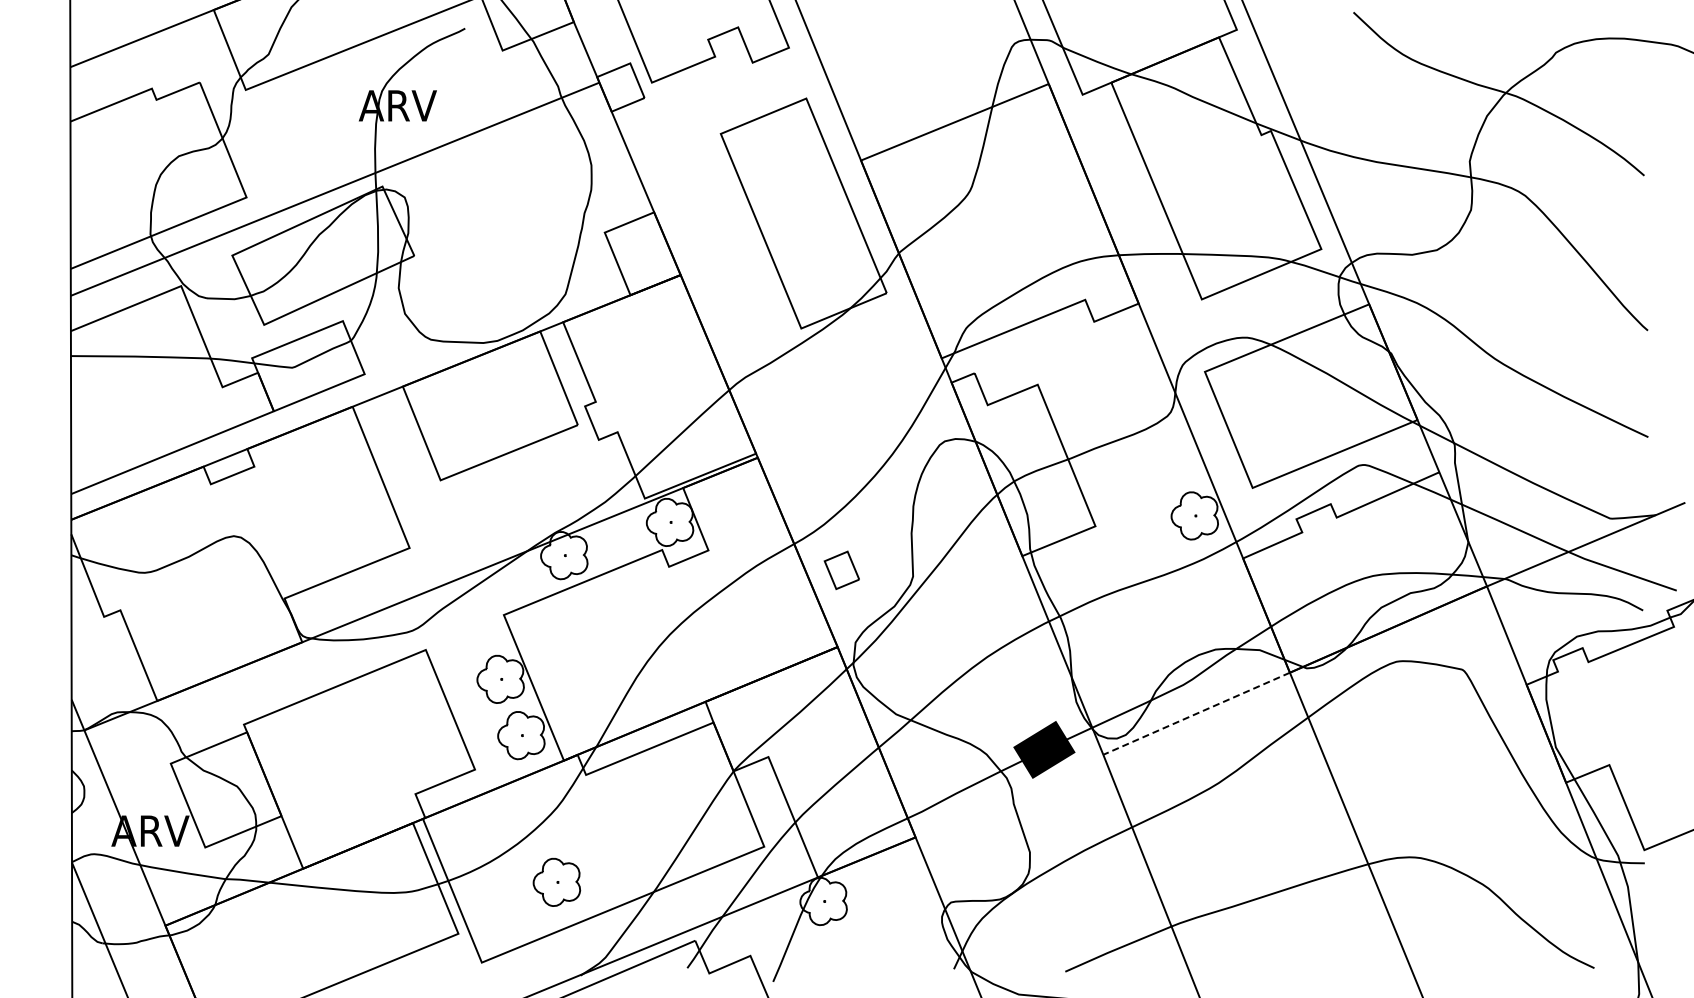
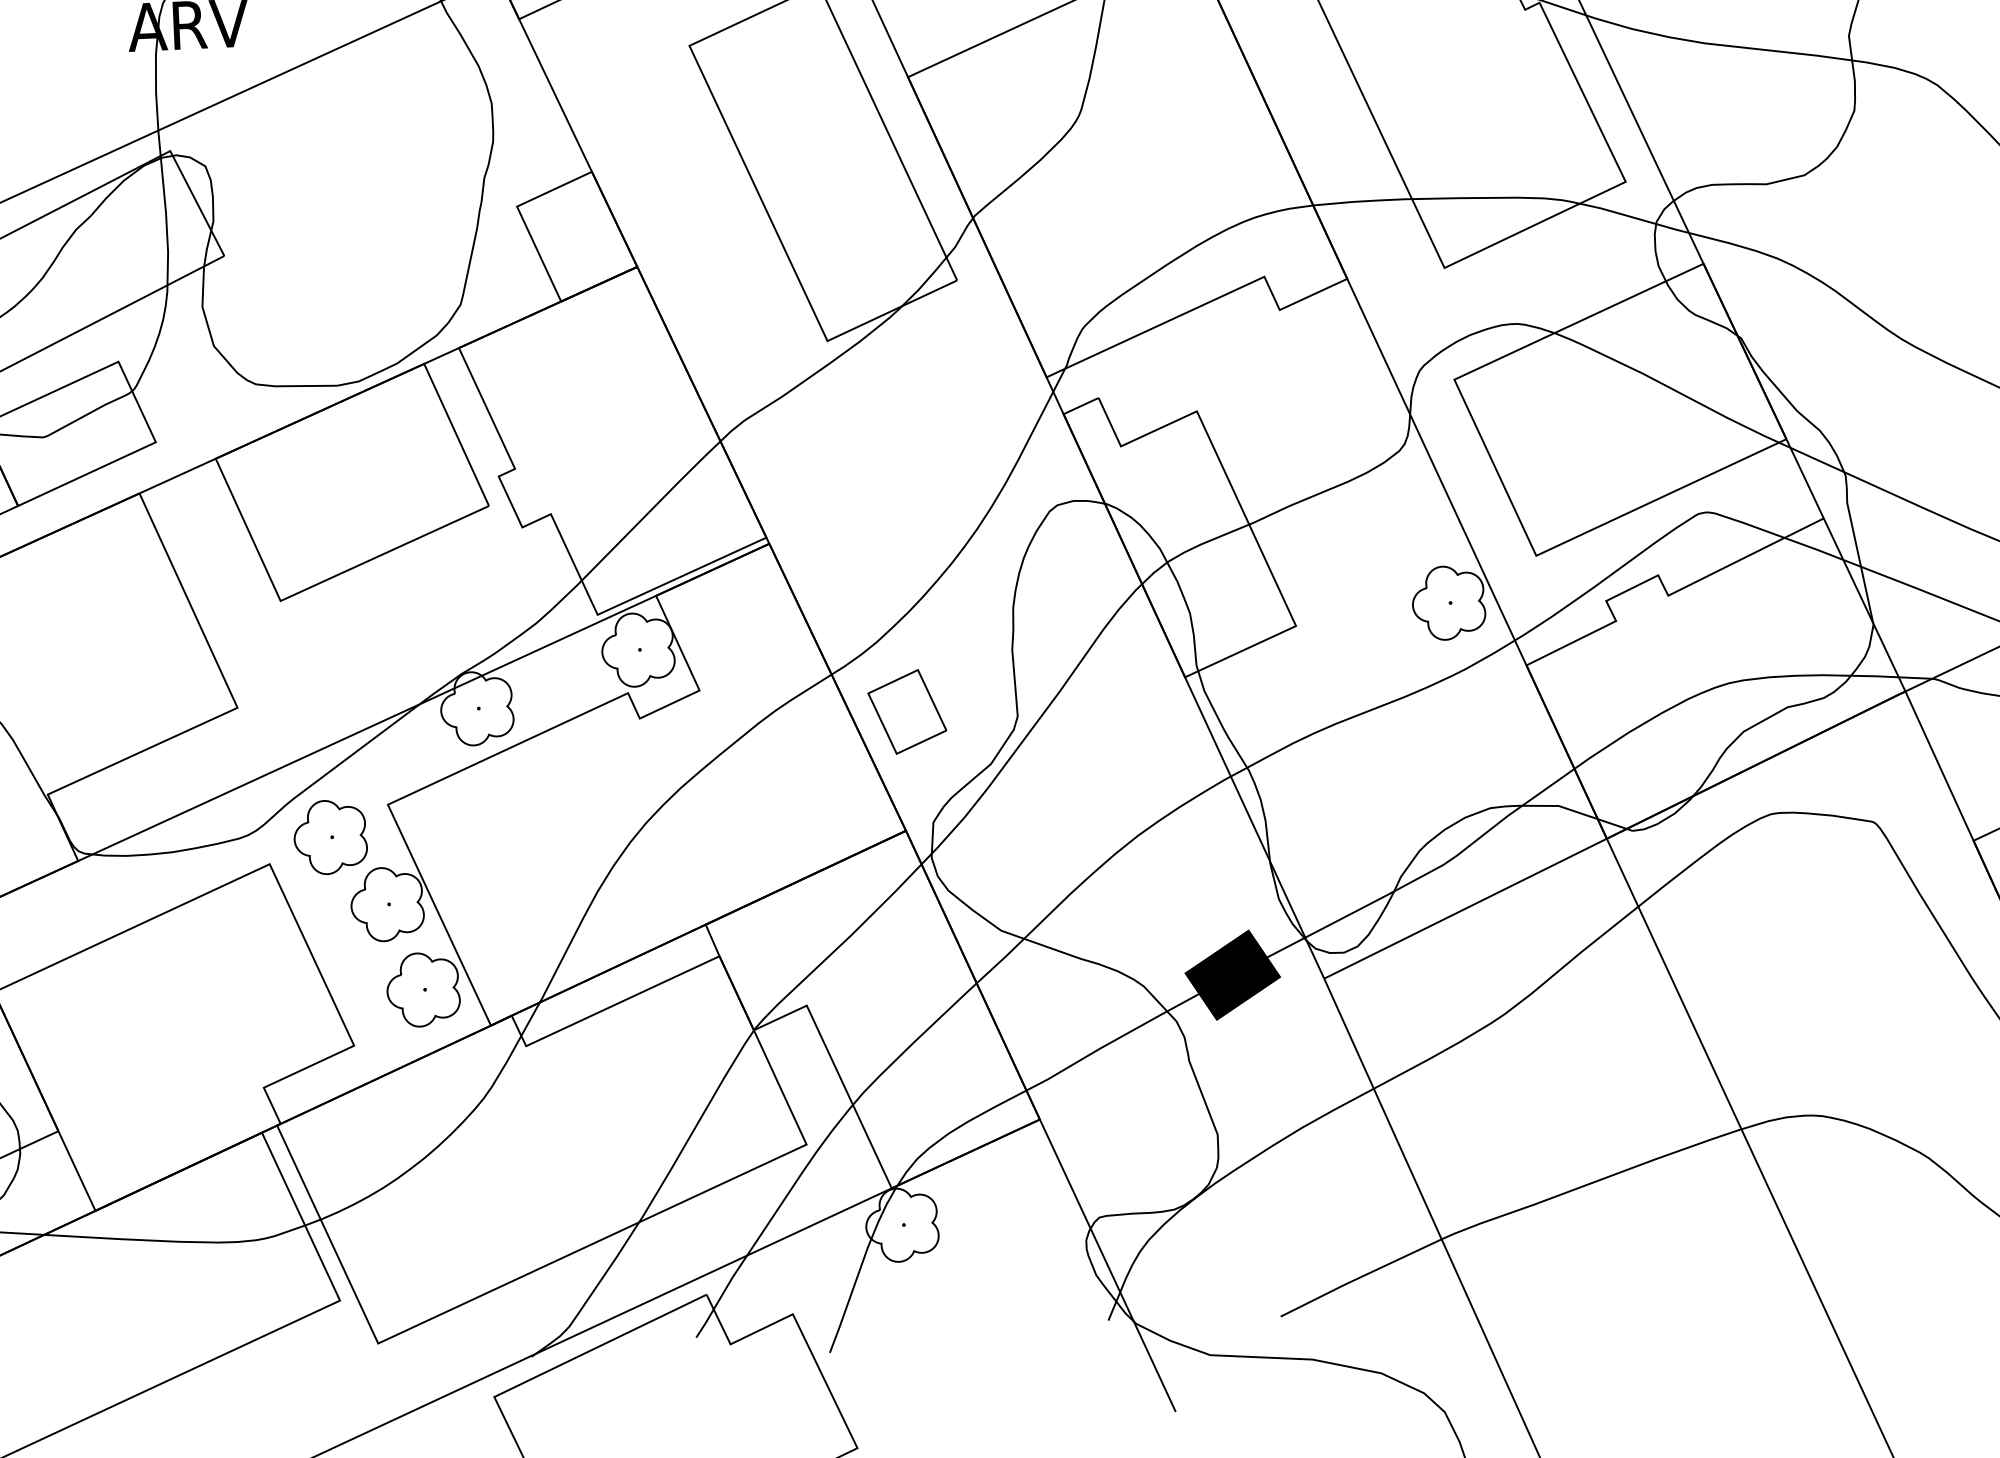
part: (841, 570) -> (906, 712), size x1.43
line: (1196, 713) -> (1465, 908), dashed -> solid
part: (556, 881) -> (329, 835), moved

